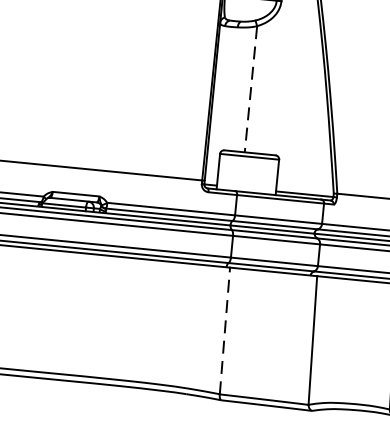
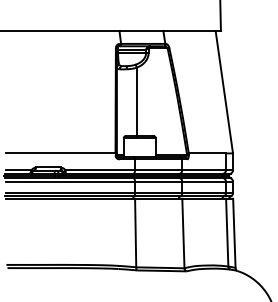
line: (250, 90) -> (136, 102), dashed -> solid
line: (224, 329) -> (135, 232), dashed -> solid

